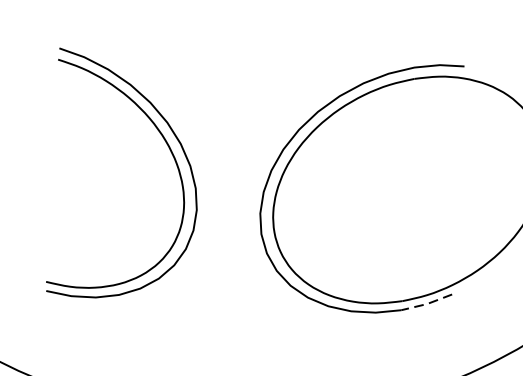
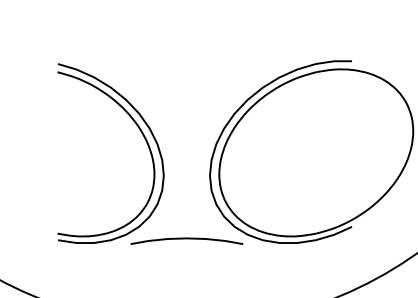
curve: (223, 299) -> (186, 239), added
line: (427, 303) -> (334, 234), dashed -> solid

